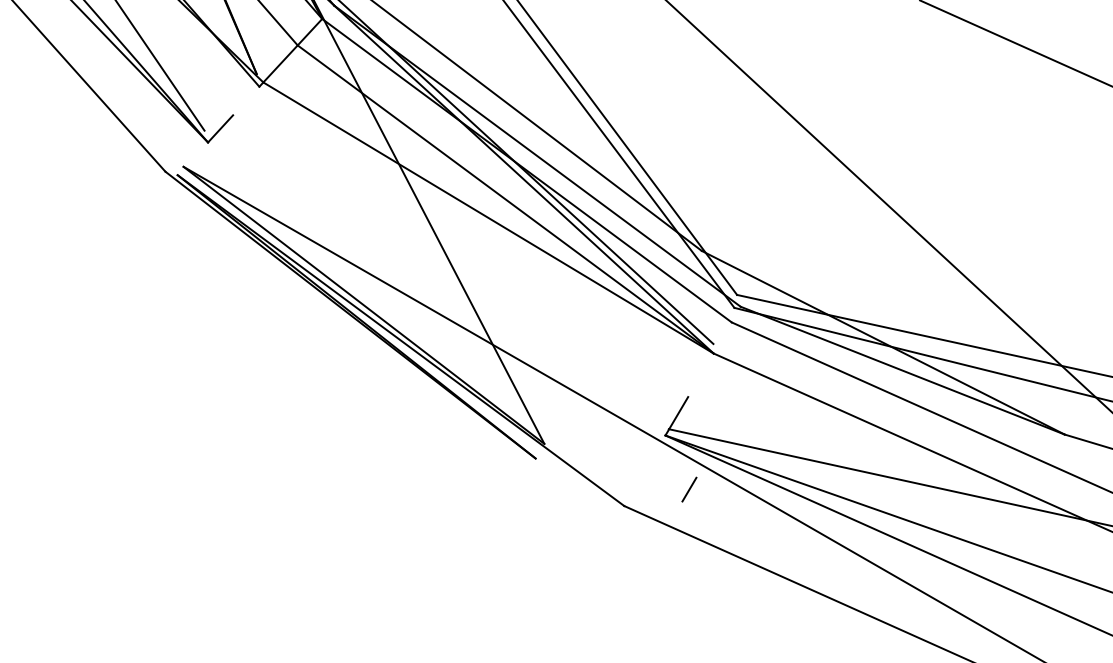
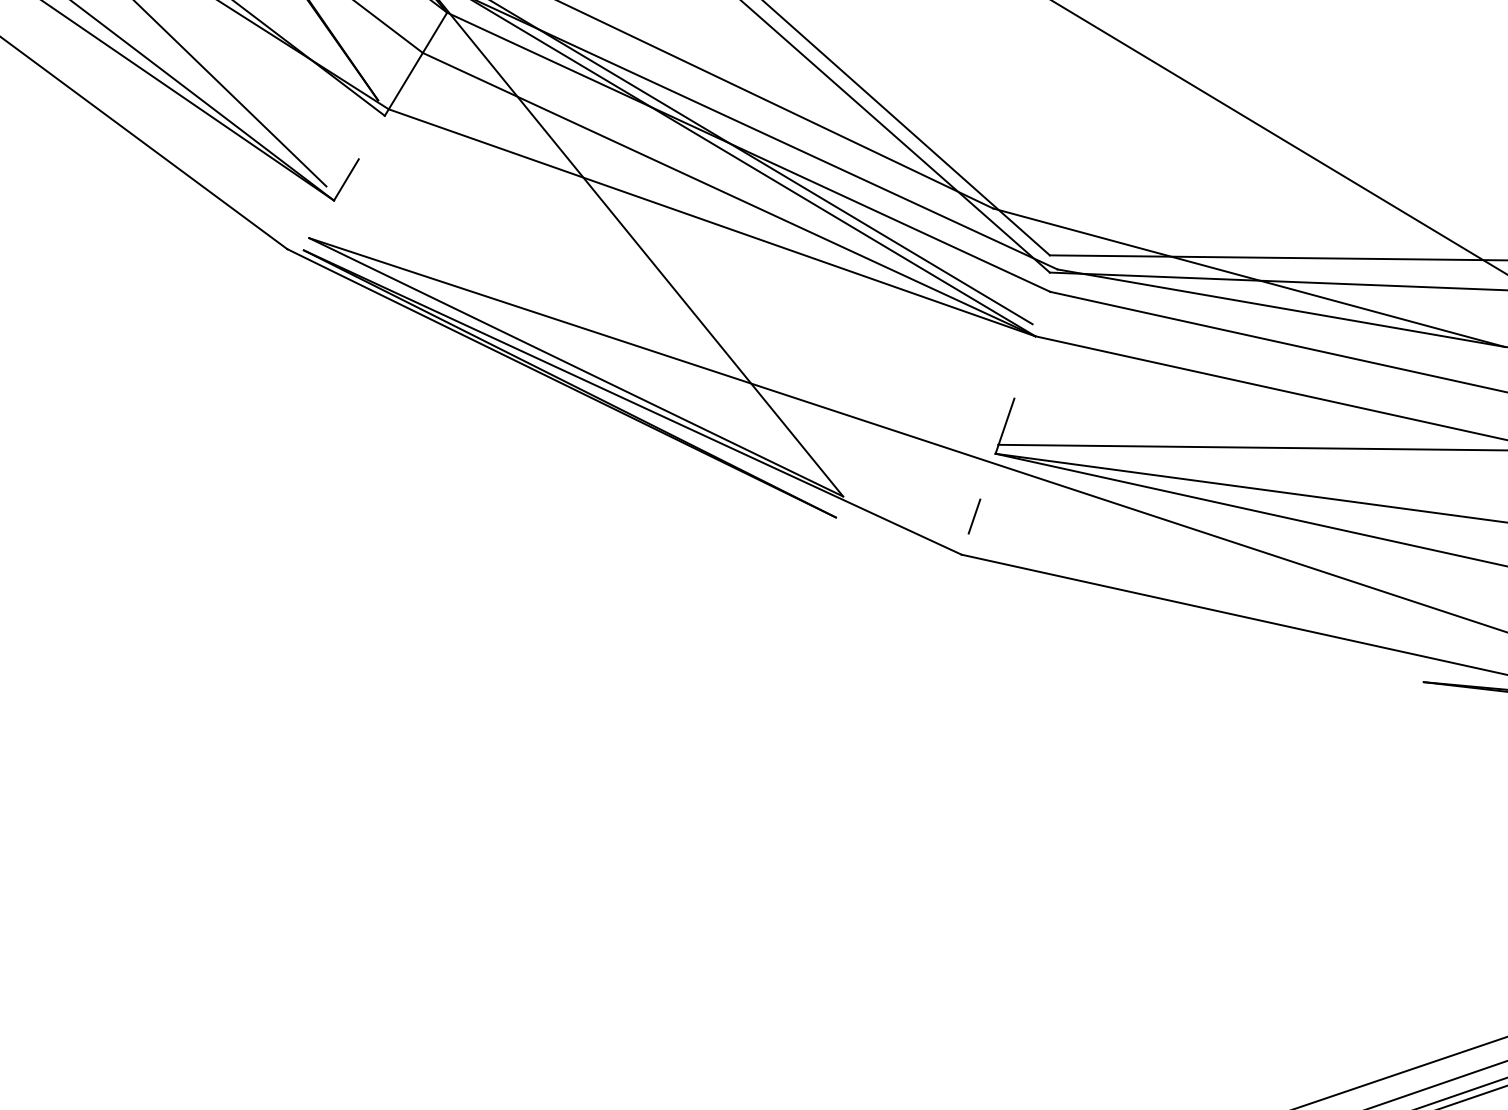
line: (689, 489) -> (974, 516), moved

